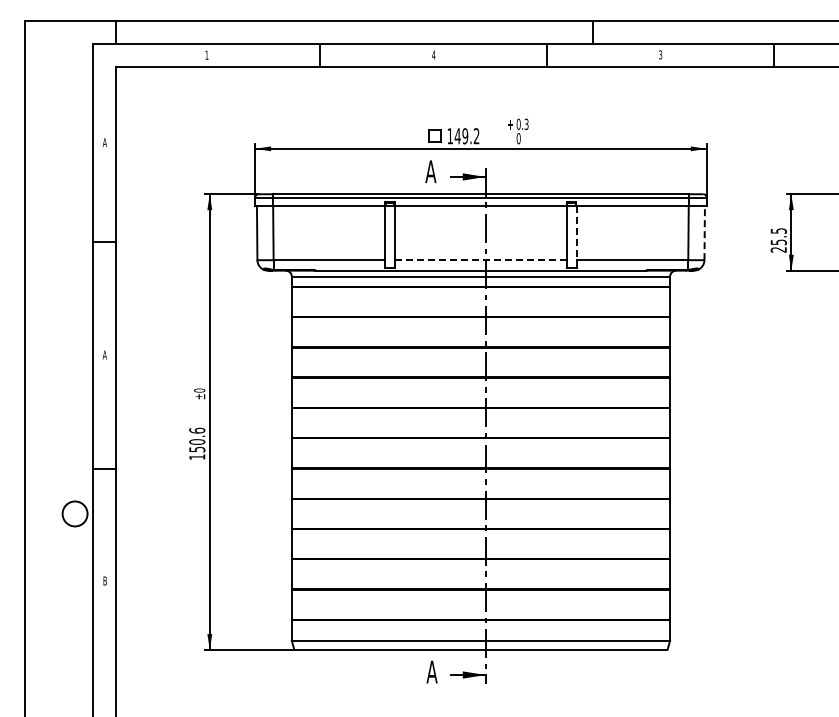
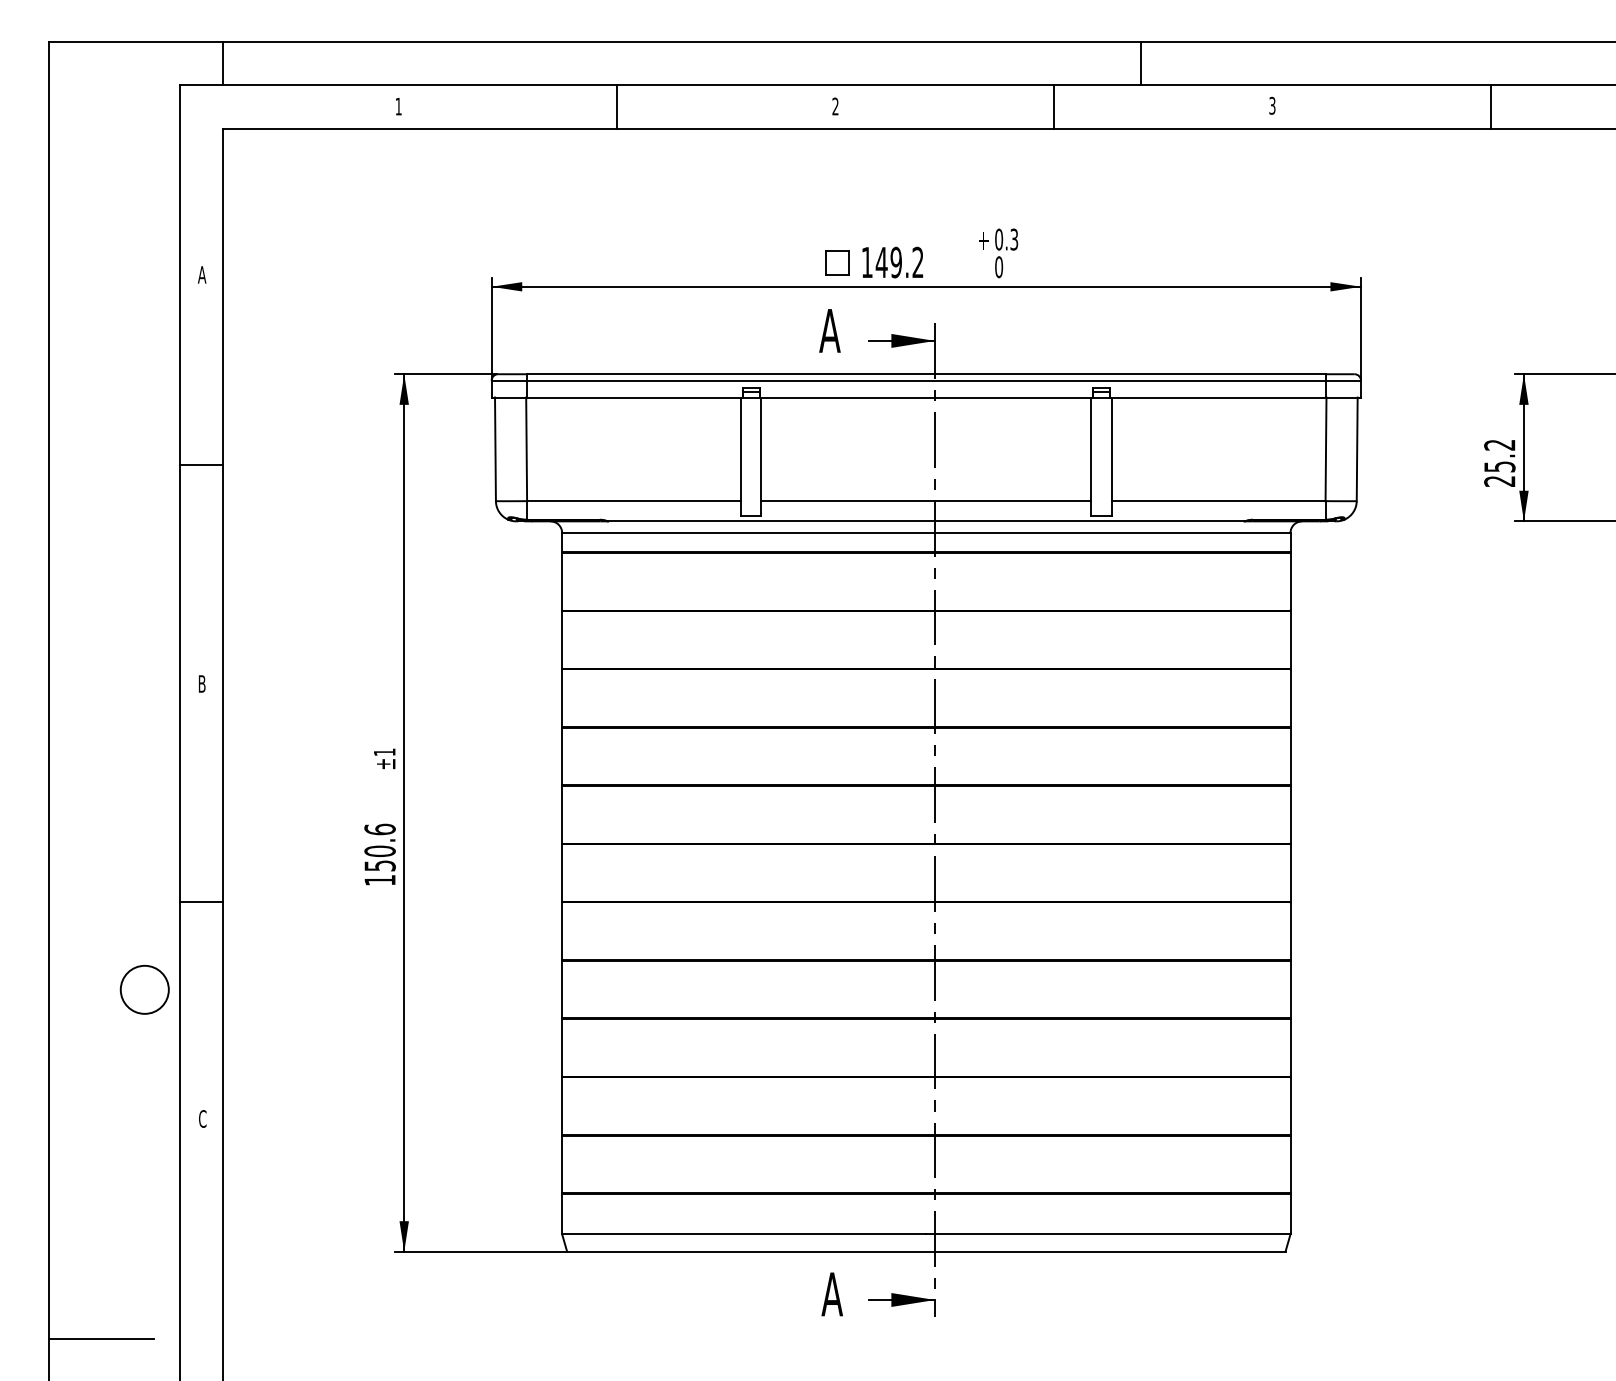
text: (433, 54) -> (834, 105), 4 -> 2
text: (778, 230) -> (1499, 444), 25.5 -> 25.2
line: (577, 233) -> (1112, 449), dashed -> solid
line: (704, 233) -> (1356, 449), dashed -> solid
line: (480, 260) -> (925, 501), dashed -> solid
text: (104, 354) -> (201, 682), A -> B
text: (199, 390) -> (384, 752), ±0 -> ±1
text: (105, 580) -> (203, 1117), B -> C
line: (52, 695) -> (101, 1339), added

